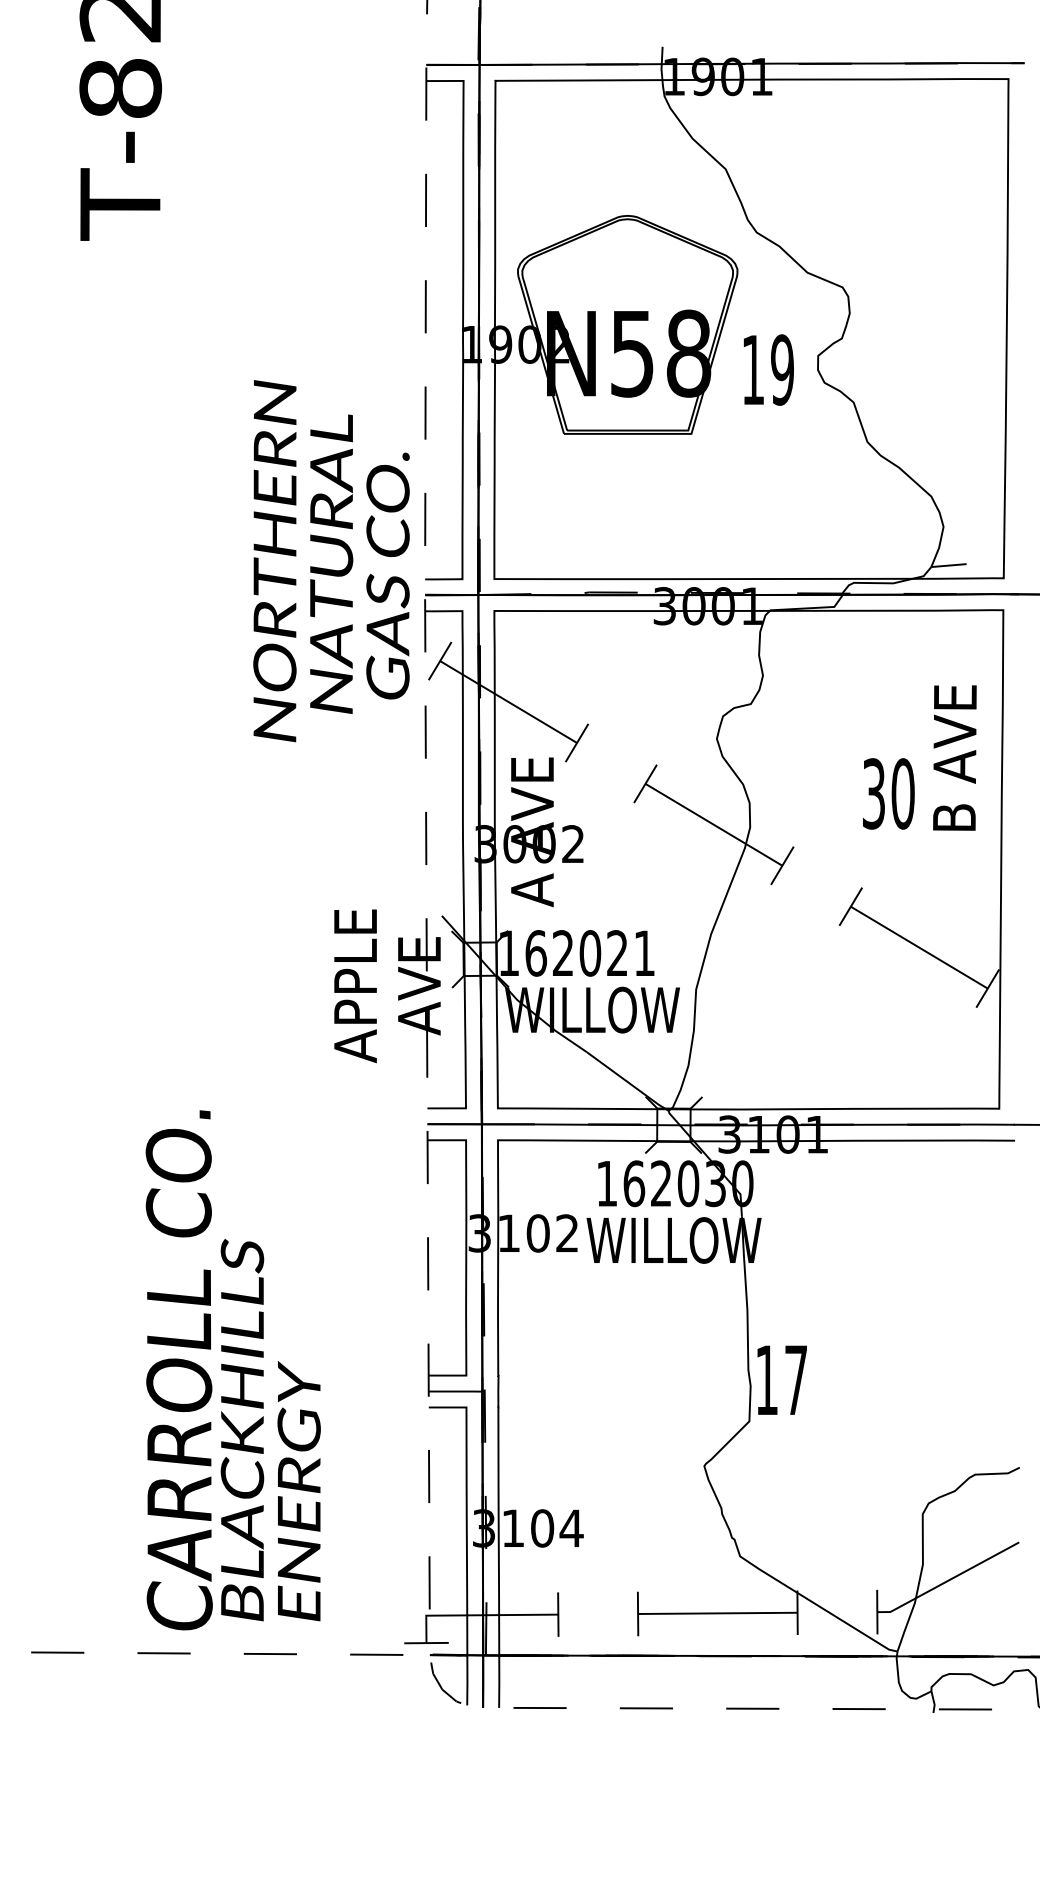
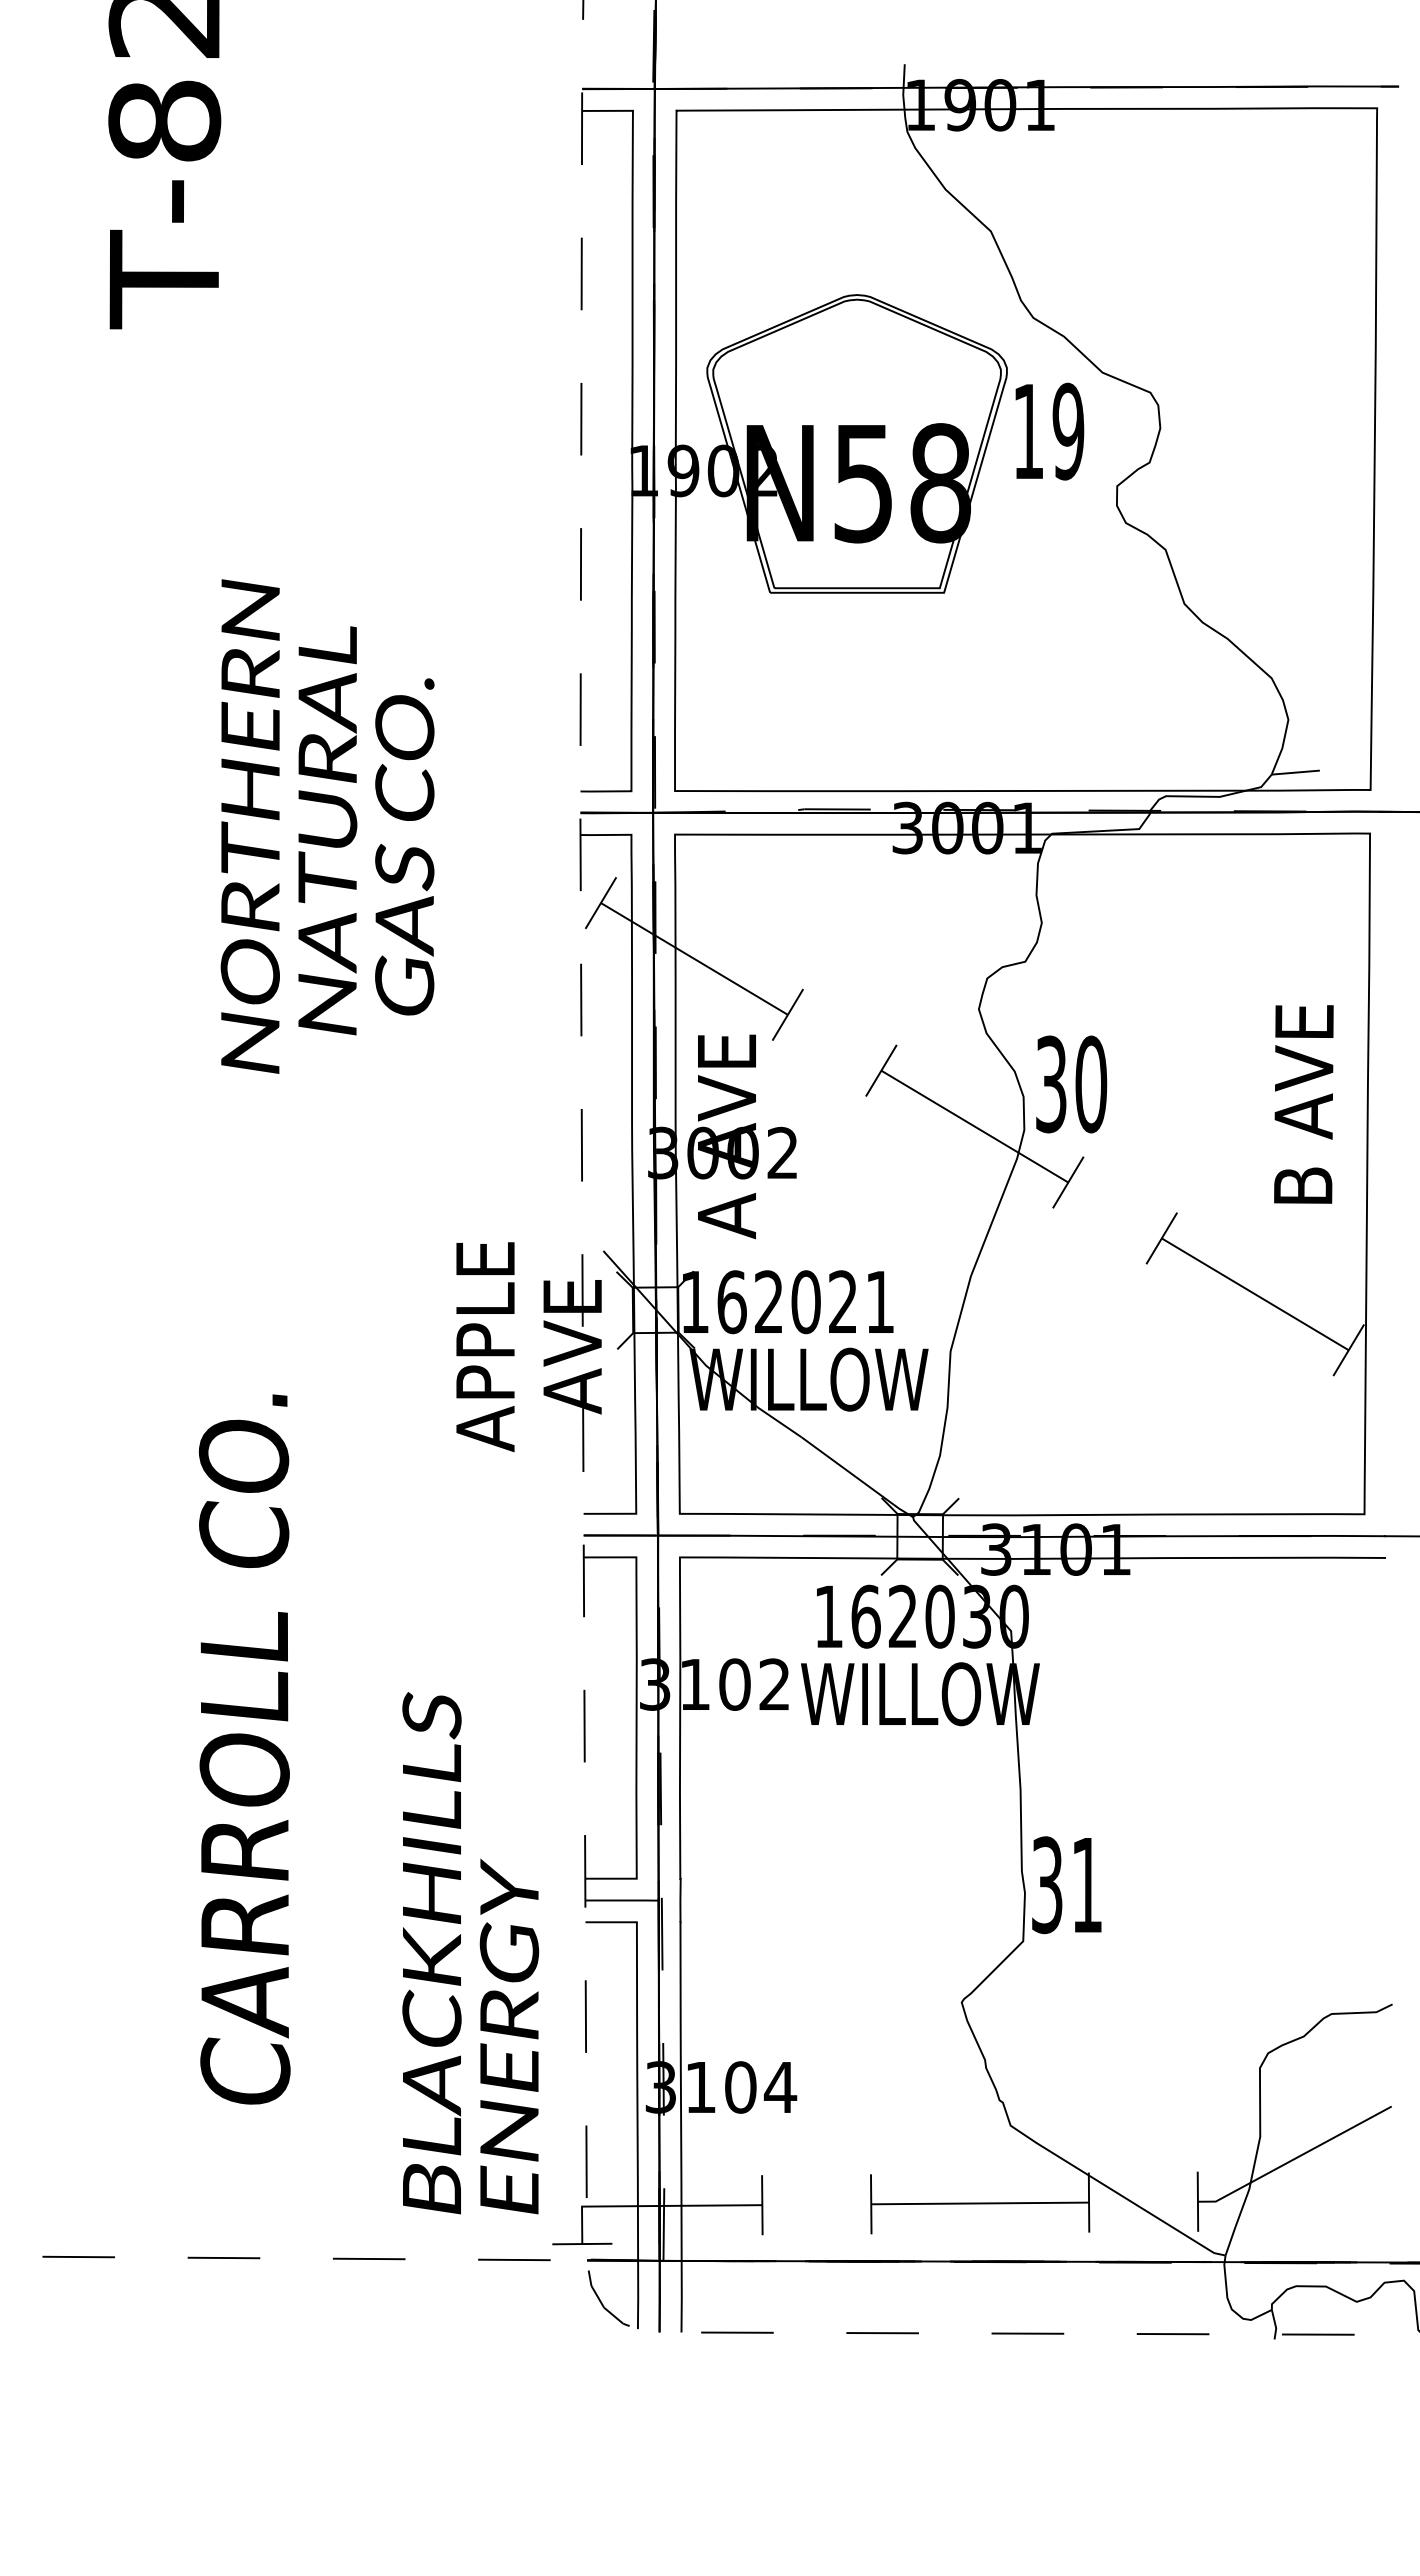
text: (768, 369) -> (1049, 431), moved
text: (331, 561) -> (327, 826), moved
text: (954, 758) -> (1303, 1104), moved
text: (888, 793) -> (1071, 1084), moved
text: (179, 1370) -> (244, 1749), moved
text: (781, 1380) -> (1066, 1885), 17 -> 31
text: (270, 1430) -> (470, 1953), moved

